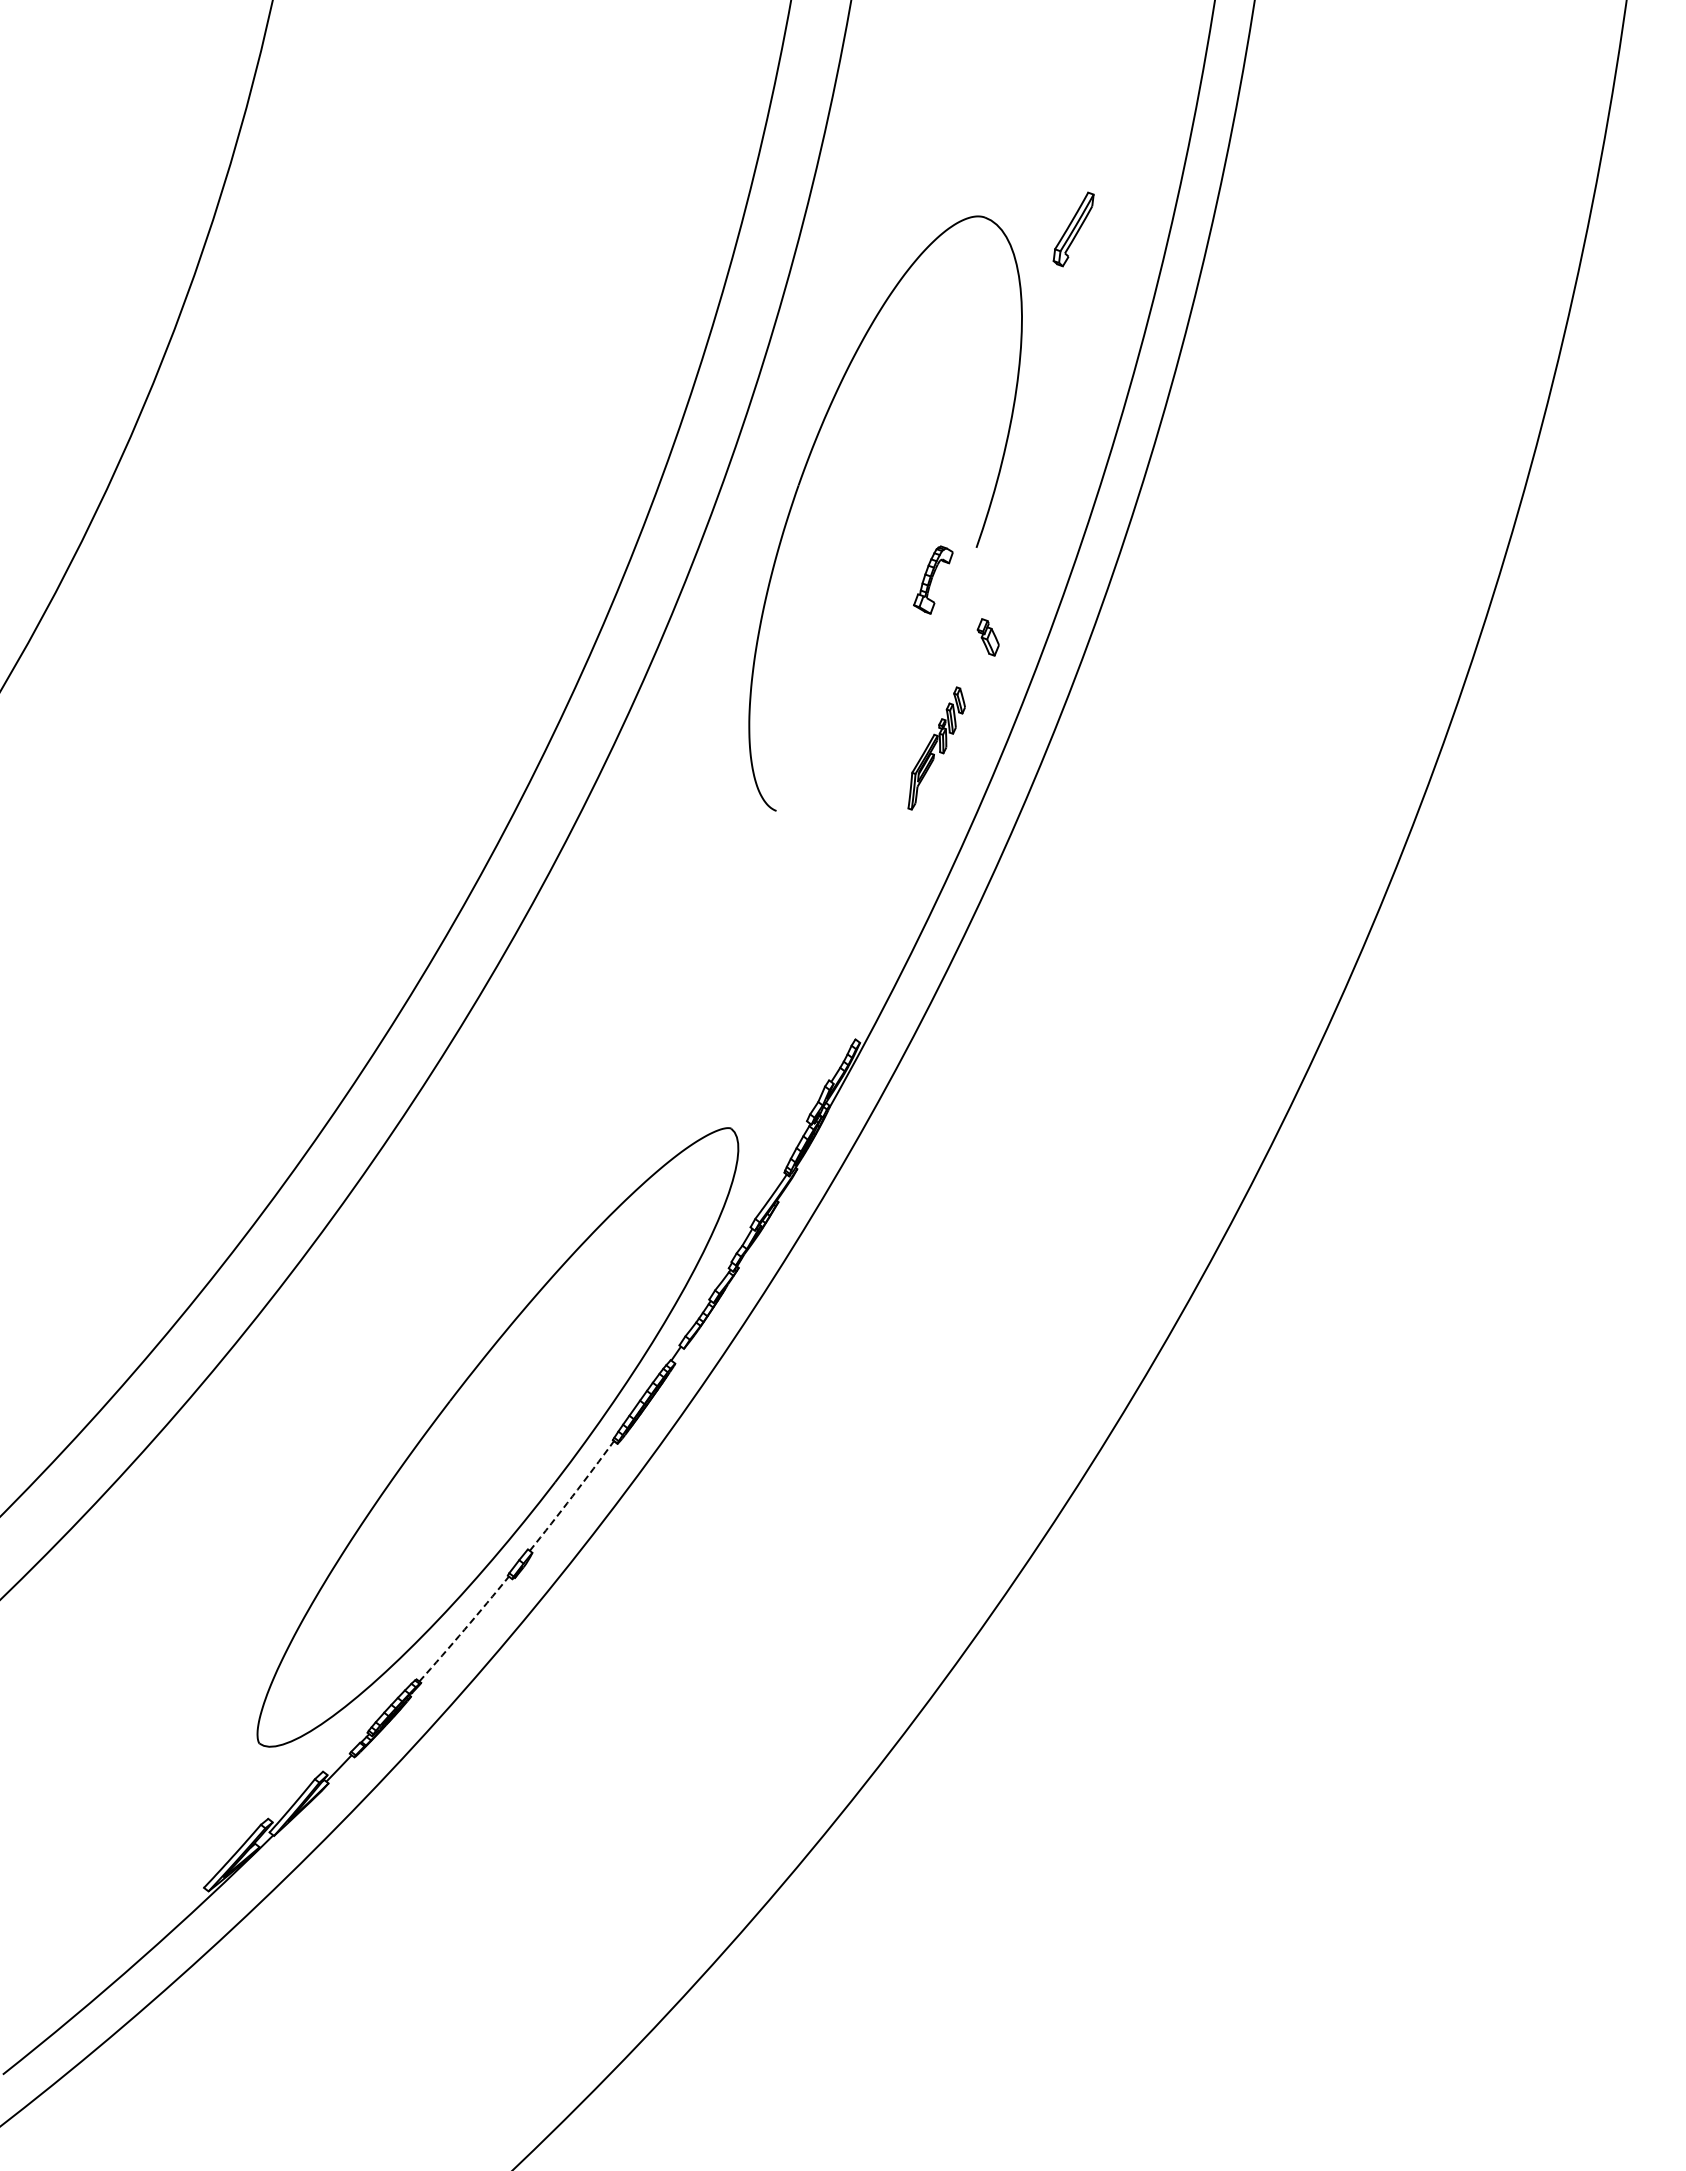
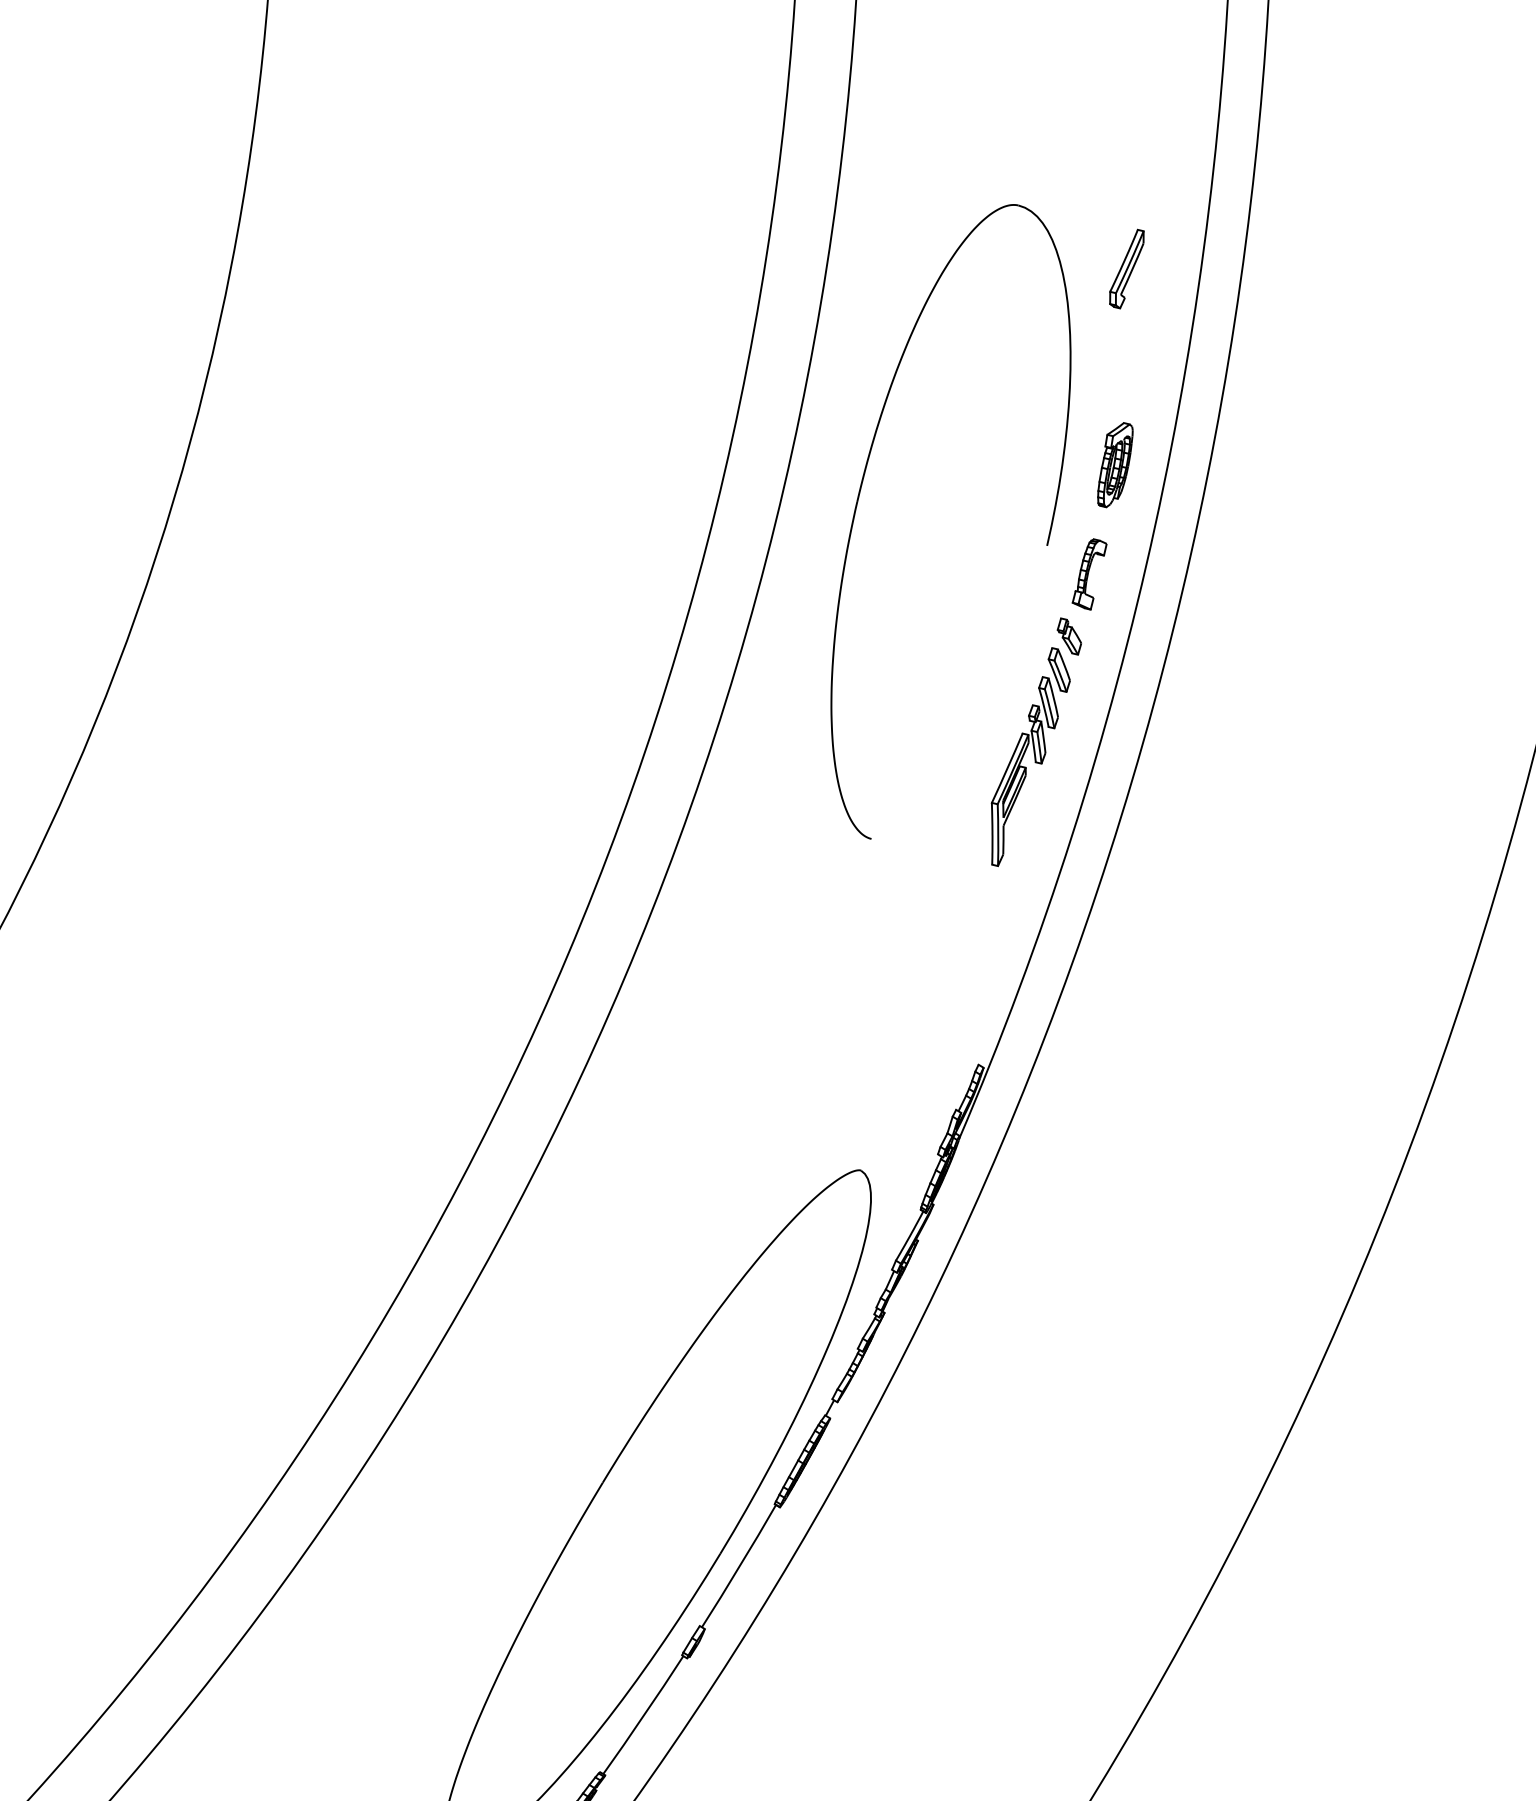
part: (1073, 229) -> (1126, 269), moved
part: (1050, 477) -> (1115, 465), added
part: (933, 579) -> (1089, 574), moved
part: (936, 748) -> (1028, 756), size x1.67
arc: (572, 1496) -> (739, 1566), dashed -> solid
arc: (464, 1629) -> (643, 1715), dashed -> solid

